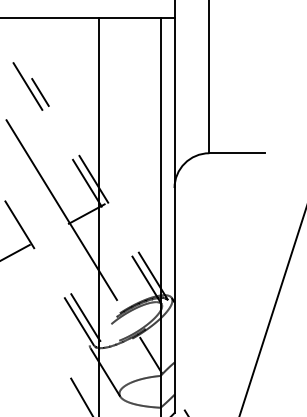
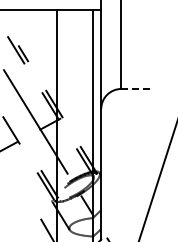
line: (238, 152) -> (138, 88), solid -> dashed

